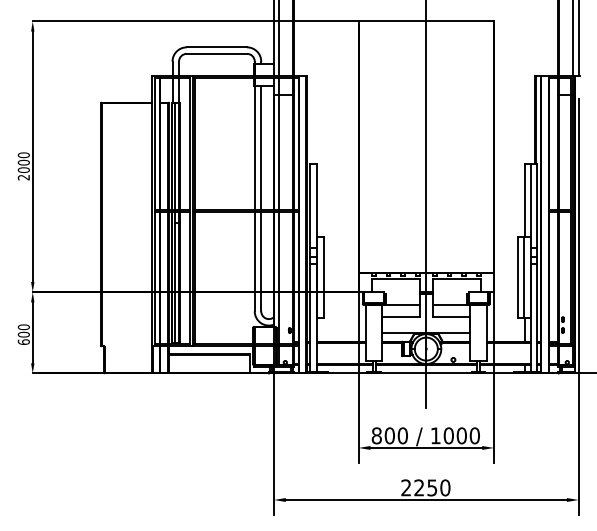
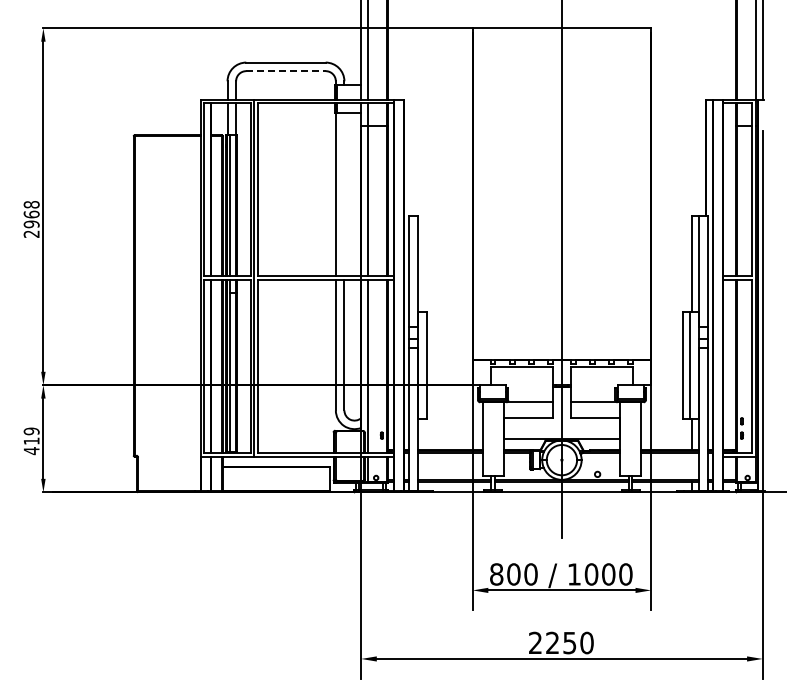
line: (216, 54) -> (285, 71), solid -> dashed
line: (261, 147) -> (344, 194), removed
text: (23, 162) -> (31, 214), 2000 -> 2968
text: (23, 334) -> (31, 441), 600 -> 419

